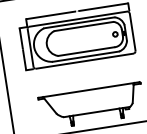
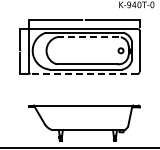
line: (83, 26) -> (88, 37), solid -> dashed
line: (85, 61) -> (84, 74), solid -> dashed

